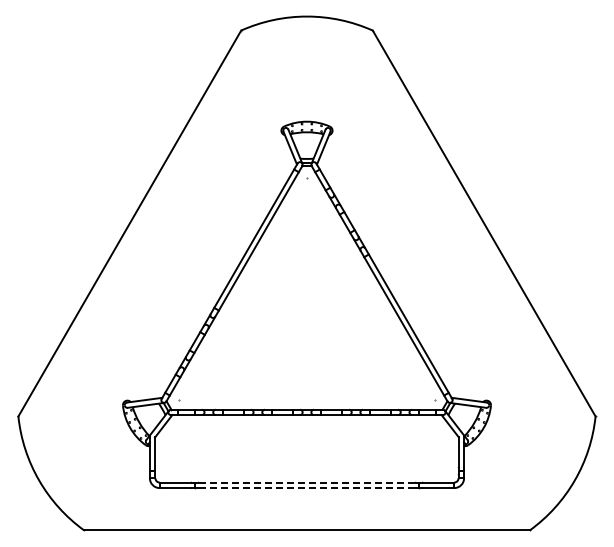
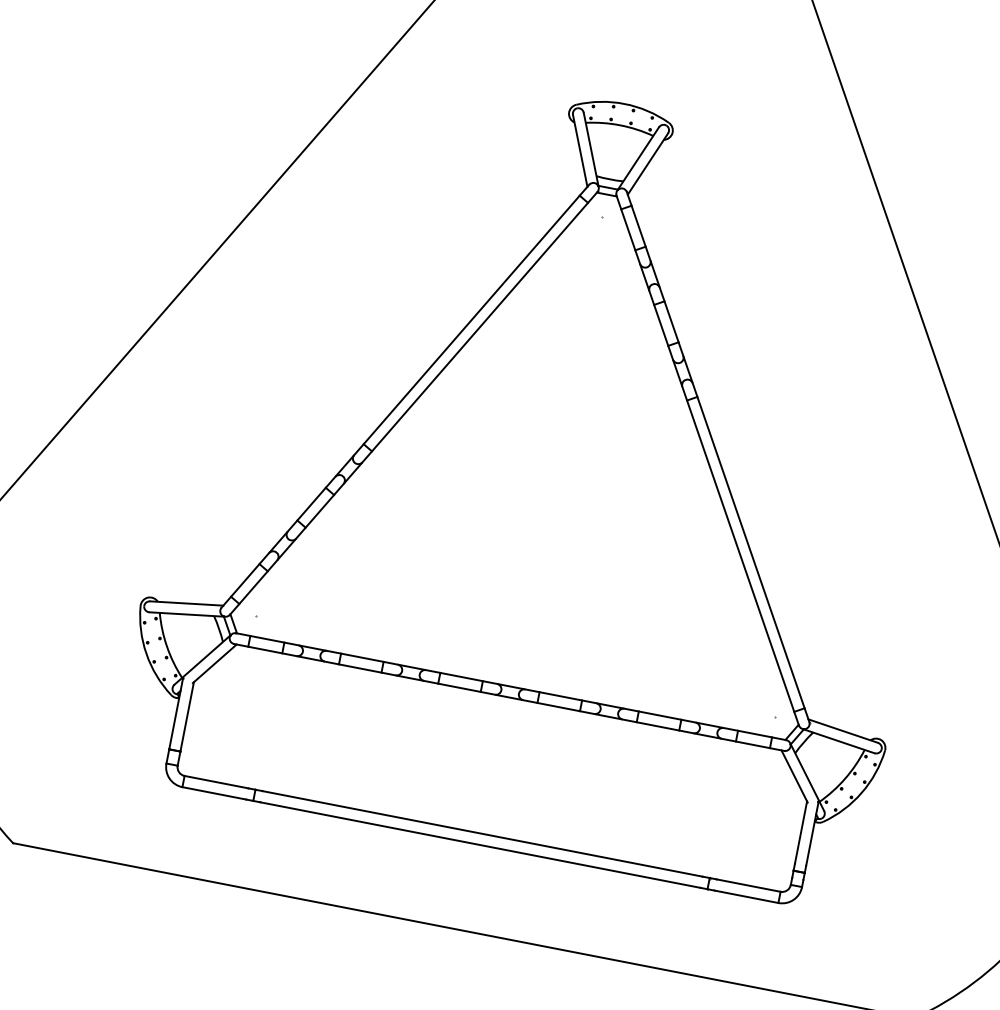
line: (306, 482) -> (481, 833), dashed -> solid
line: (307, 488) -> (481, 846), dashed -> solid

